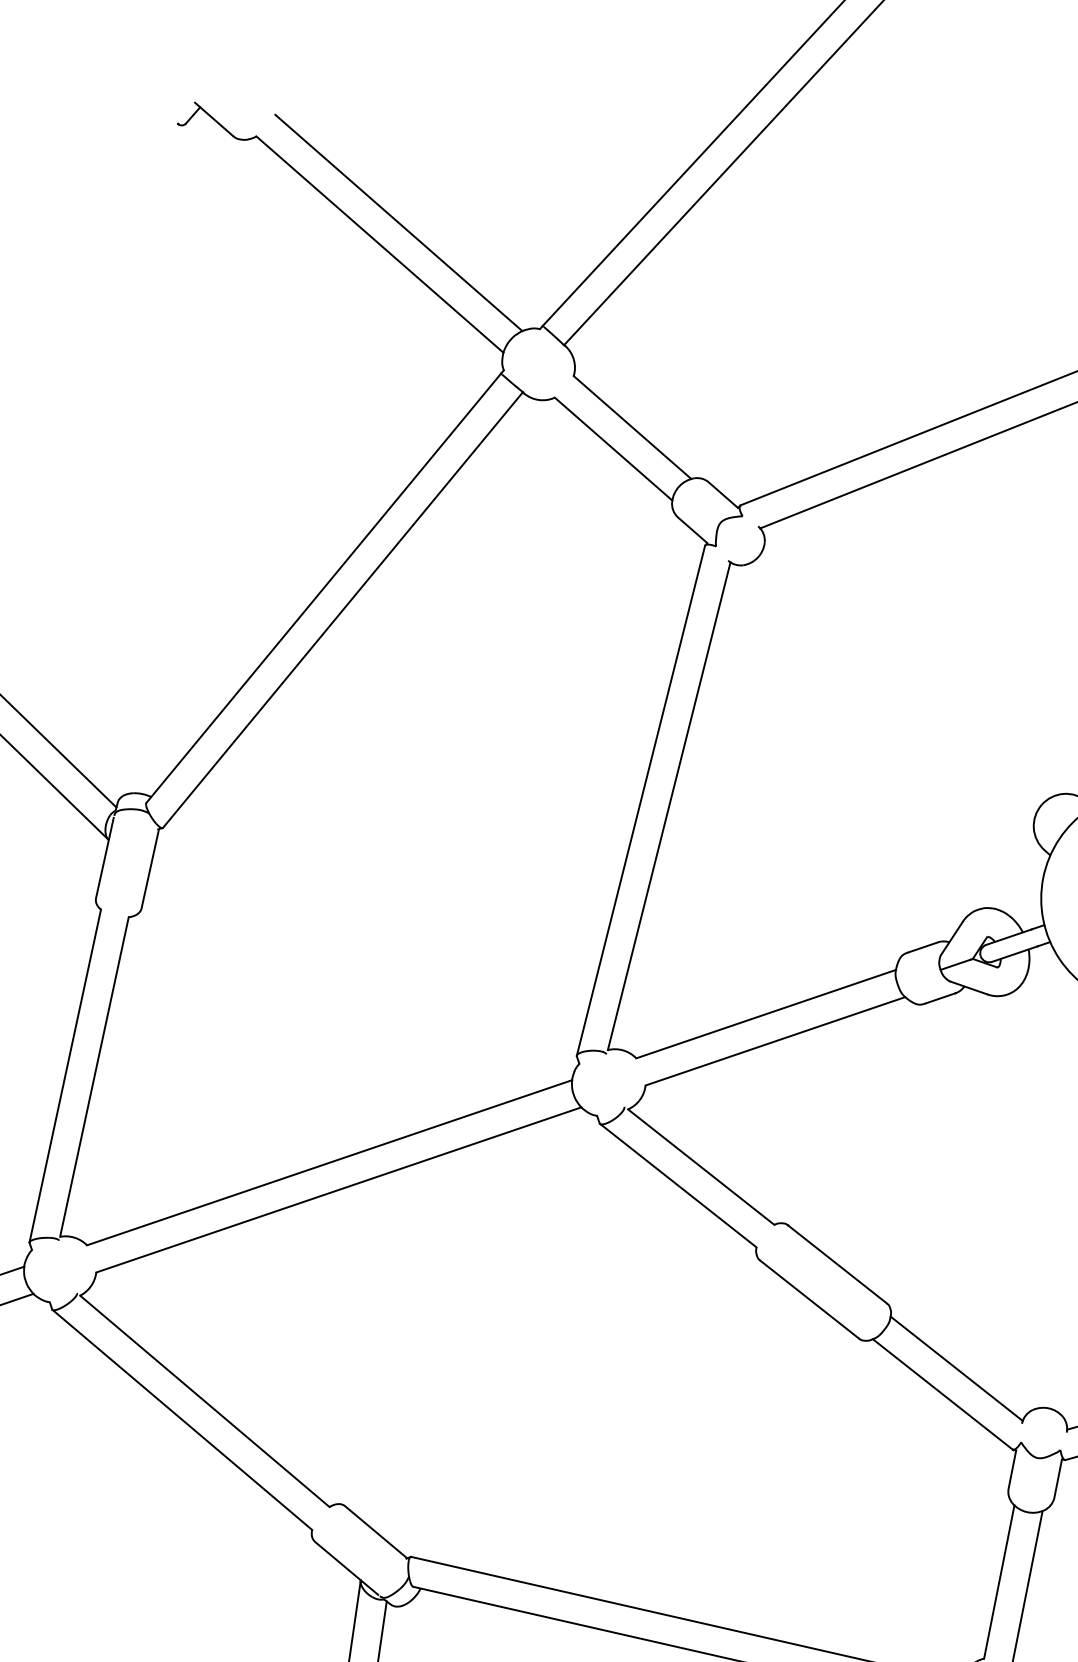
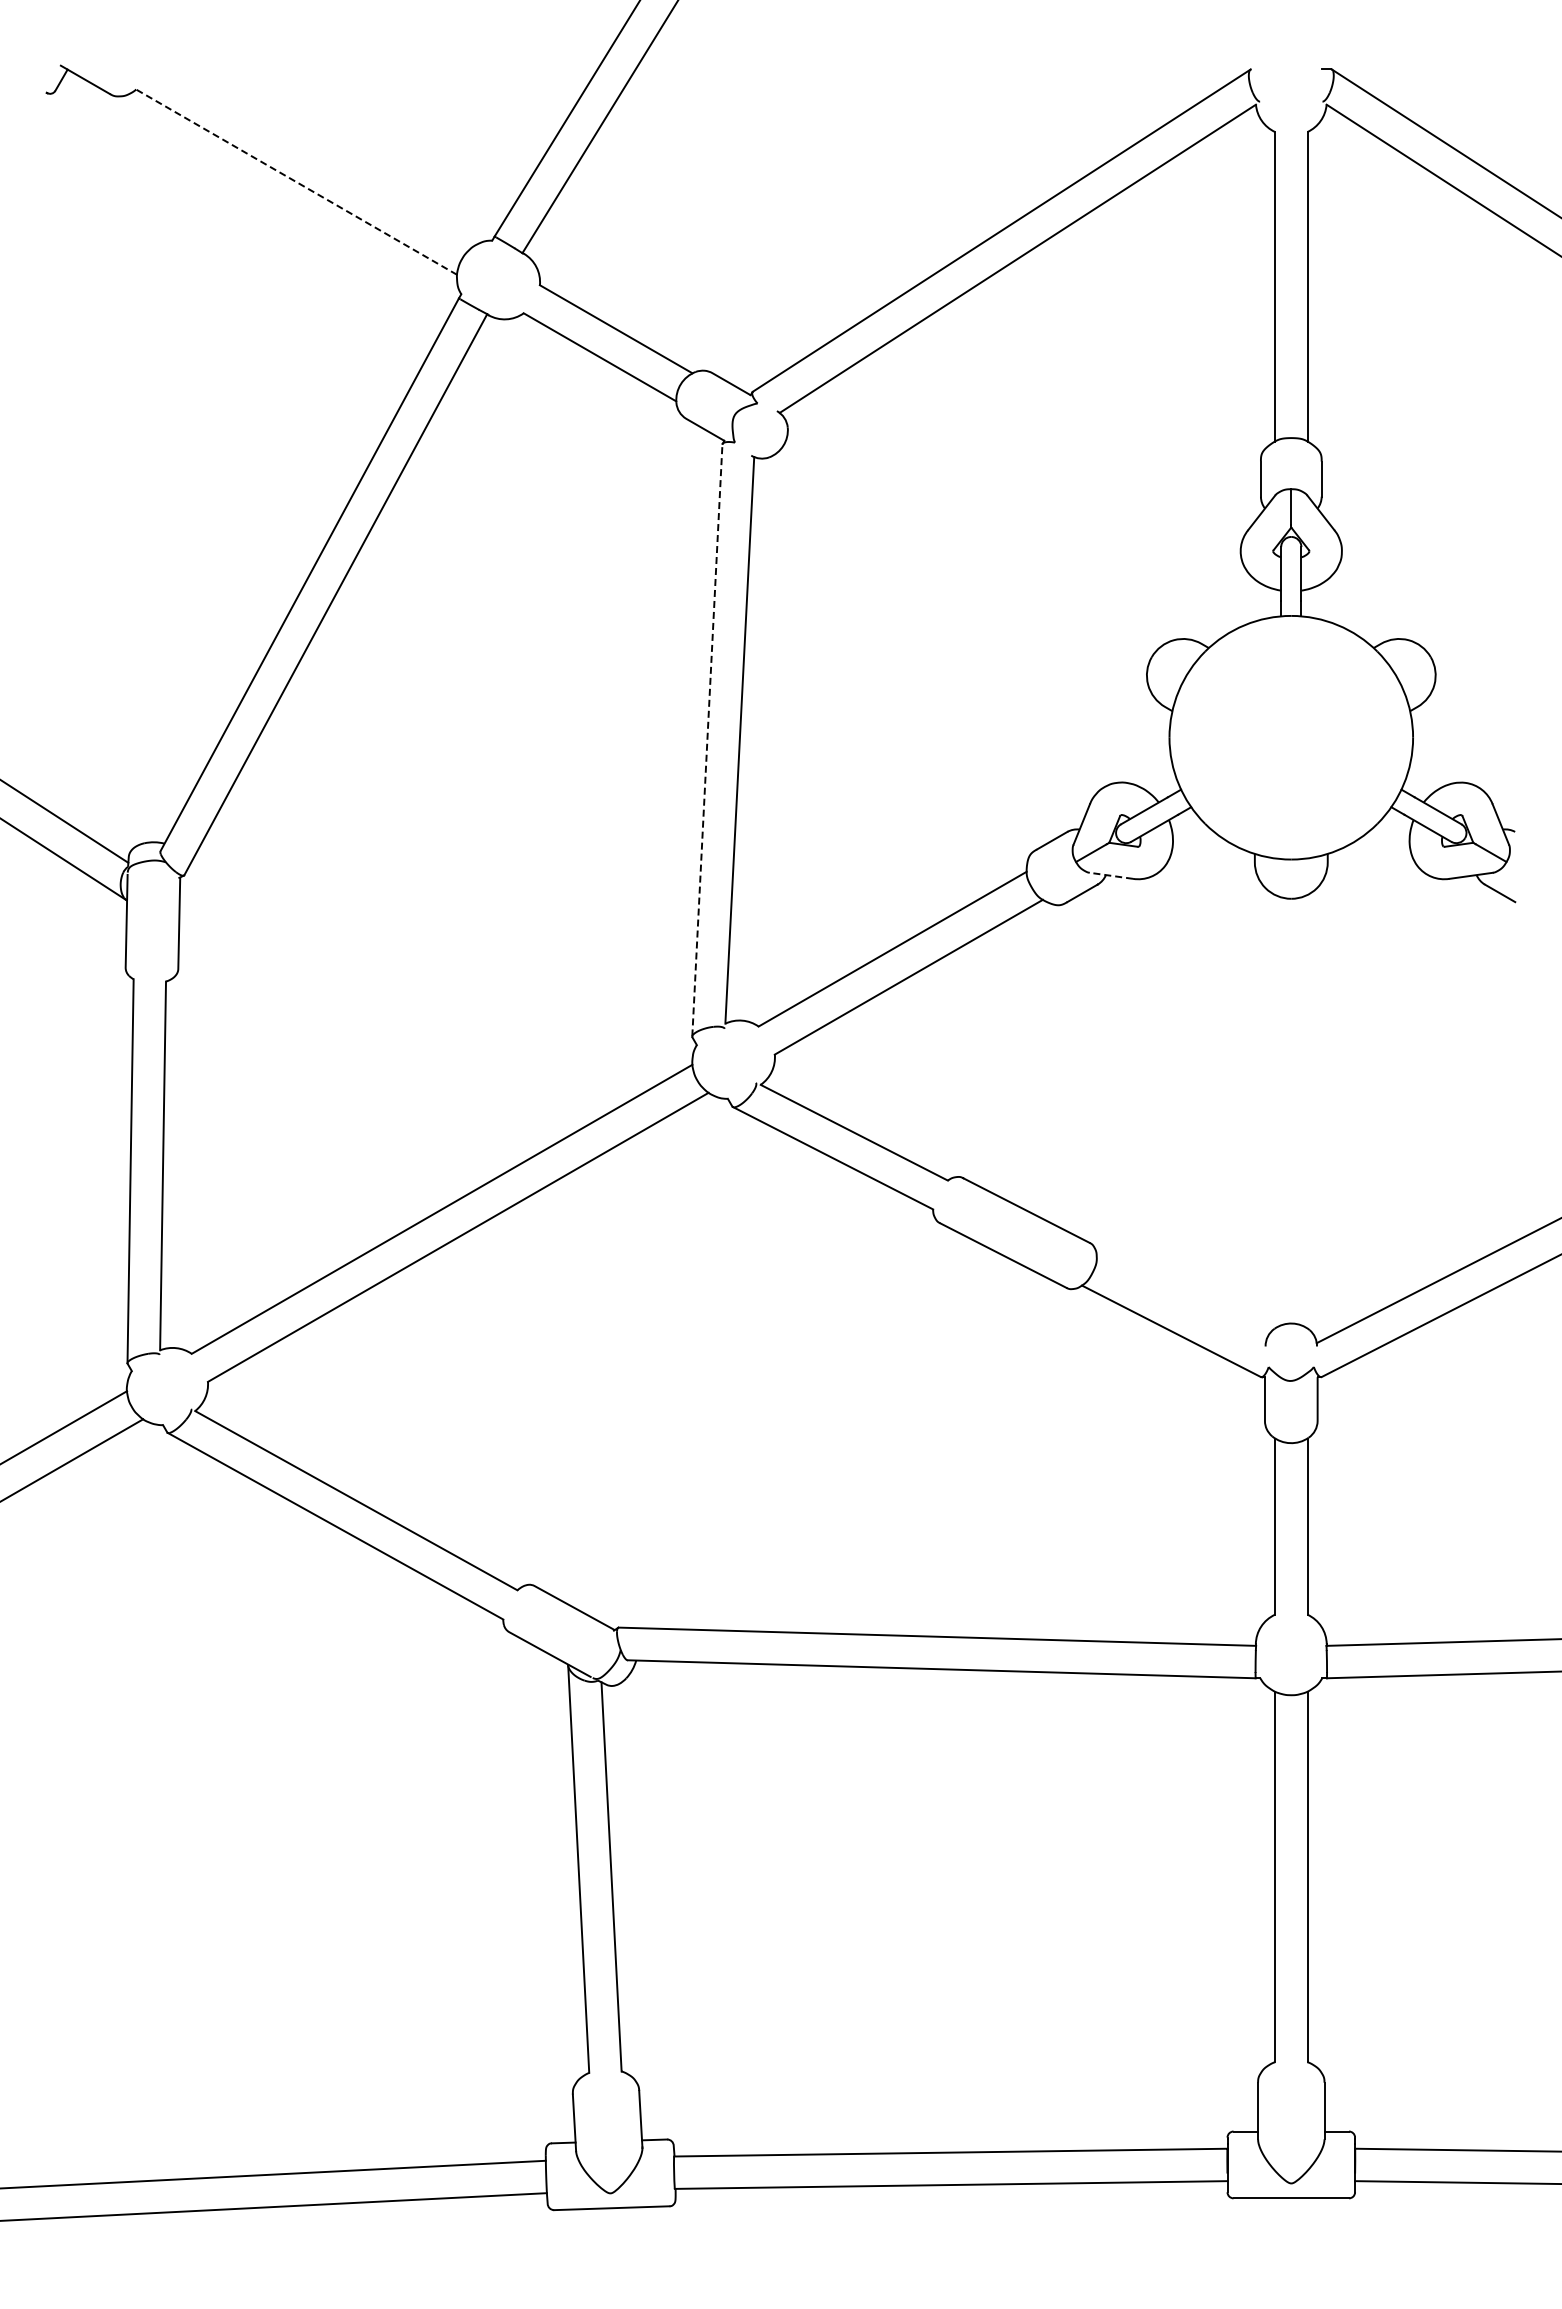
line: (398, 222) -> (312, 153), removed
line: (379, 243) -> (296, 181), solid -> dashed
line: (641, 800) -> (707, 740), solid -> dashed
line: (969, 987) -> (1111, 875), solid -> dashed
line: (956, 1368) -> (1180, 1299), removed

